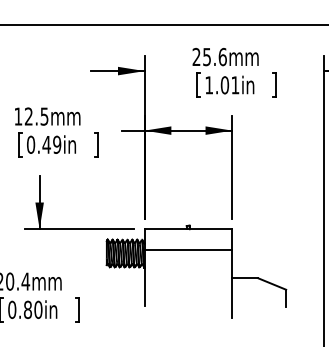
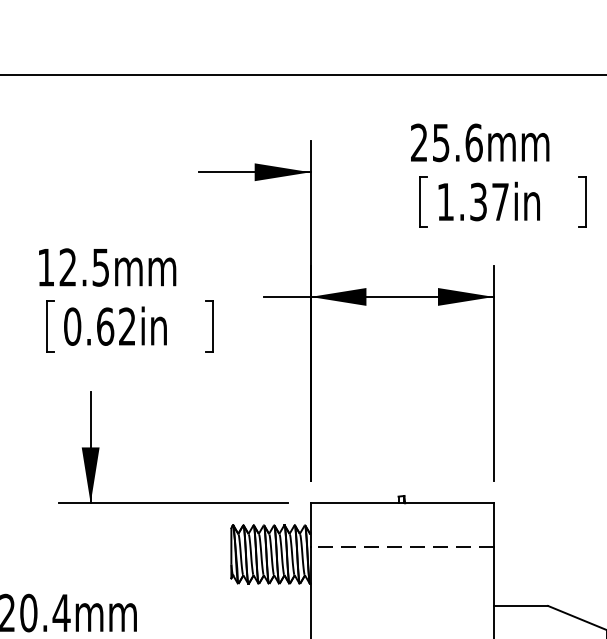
text: (229, 85) -> (488, 202), 1.01in -> 1.37in
text: (51, 144) -> (115, 325), 0.49in -> 0.62in
line: (188, 250) -> (402, 547), solid -> dashed

